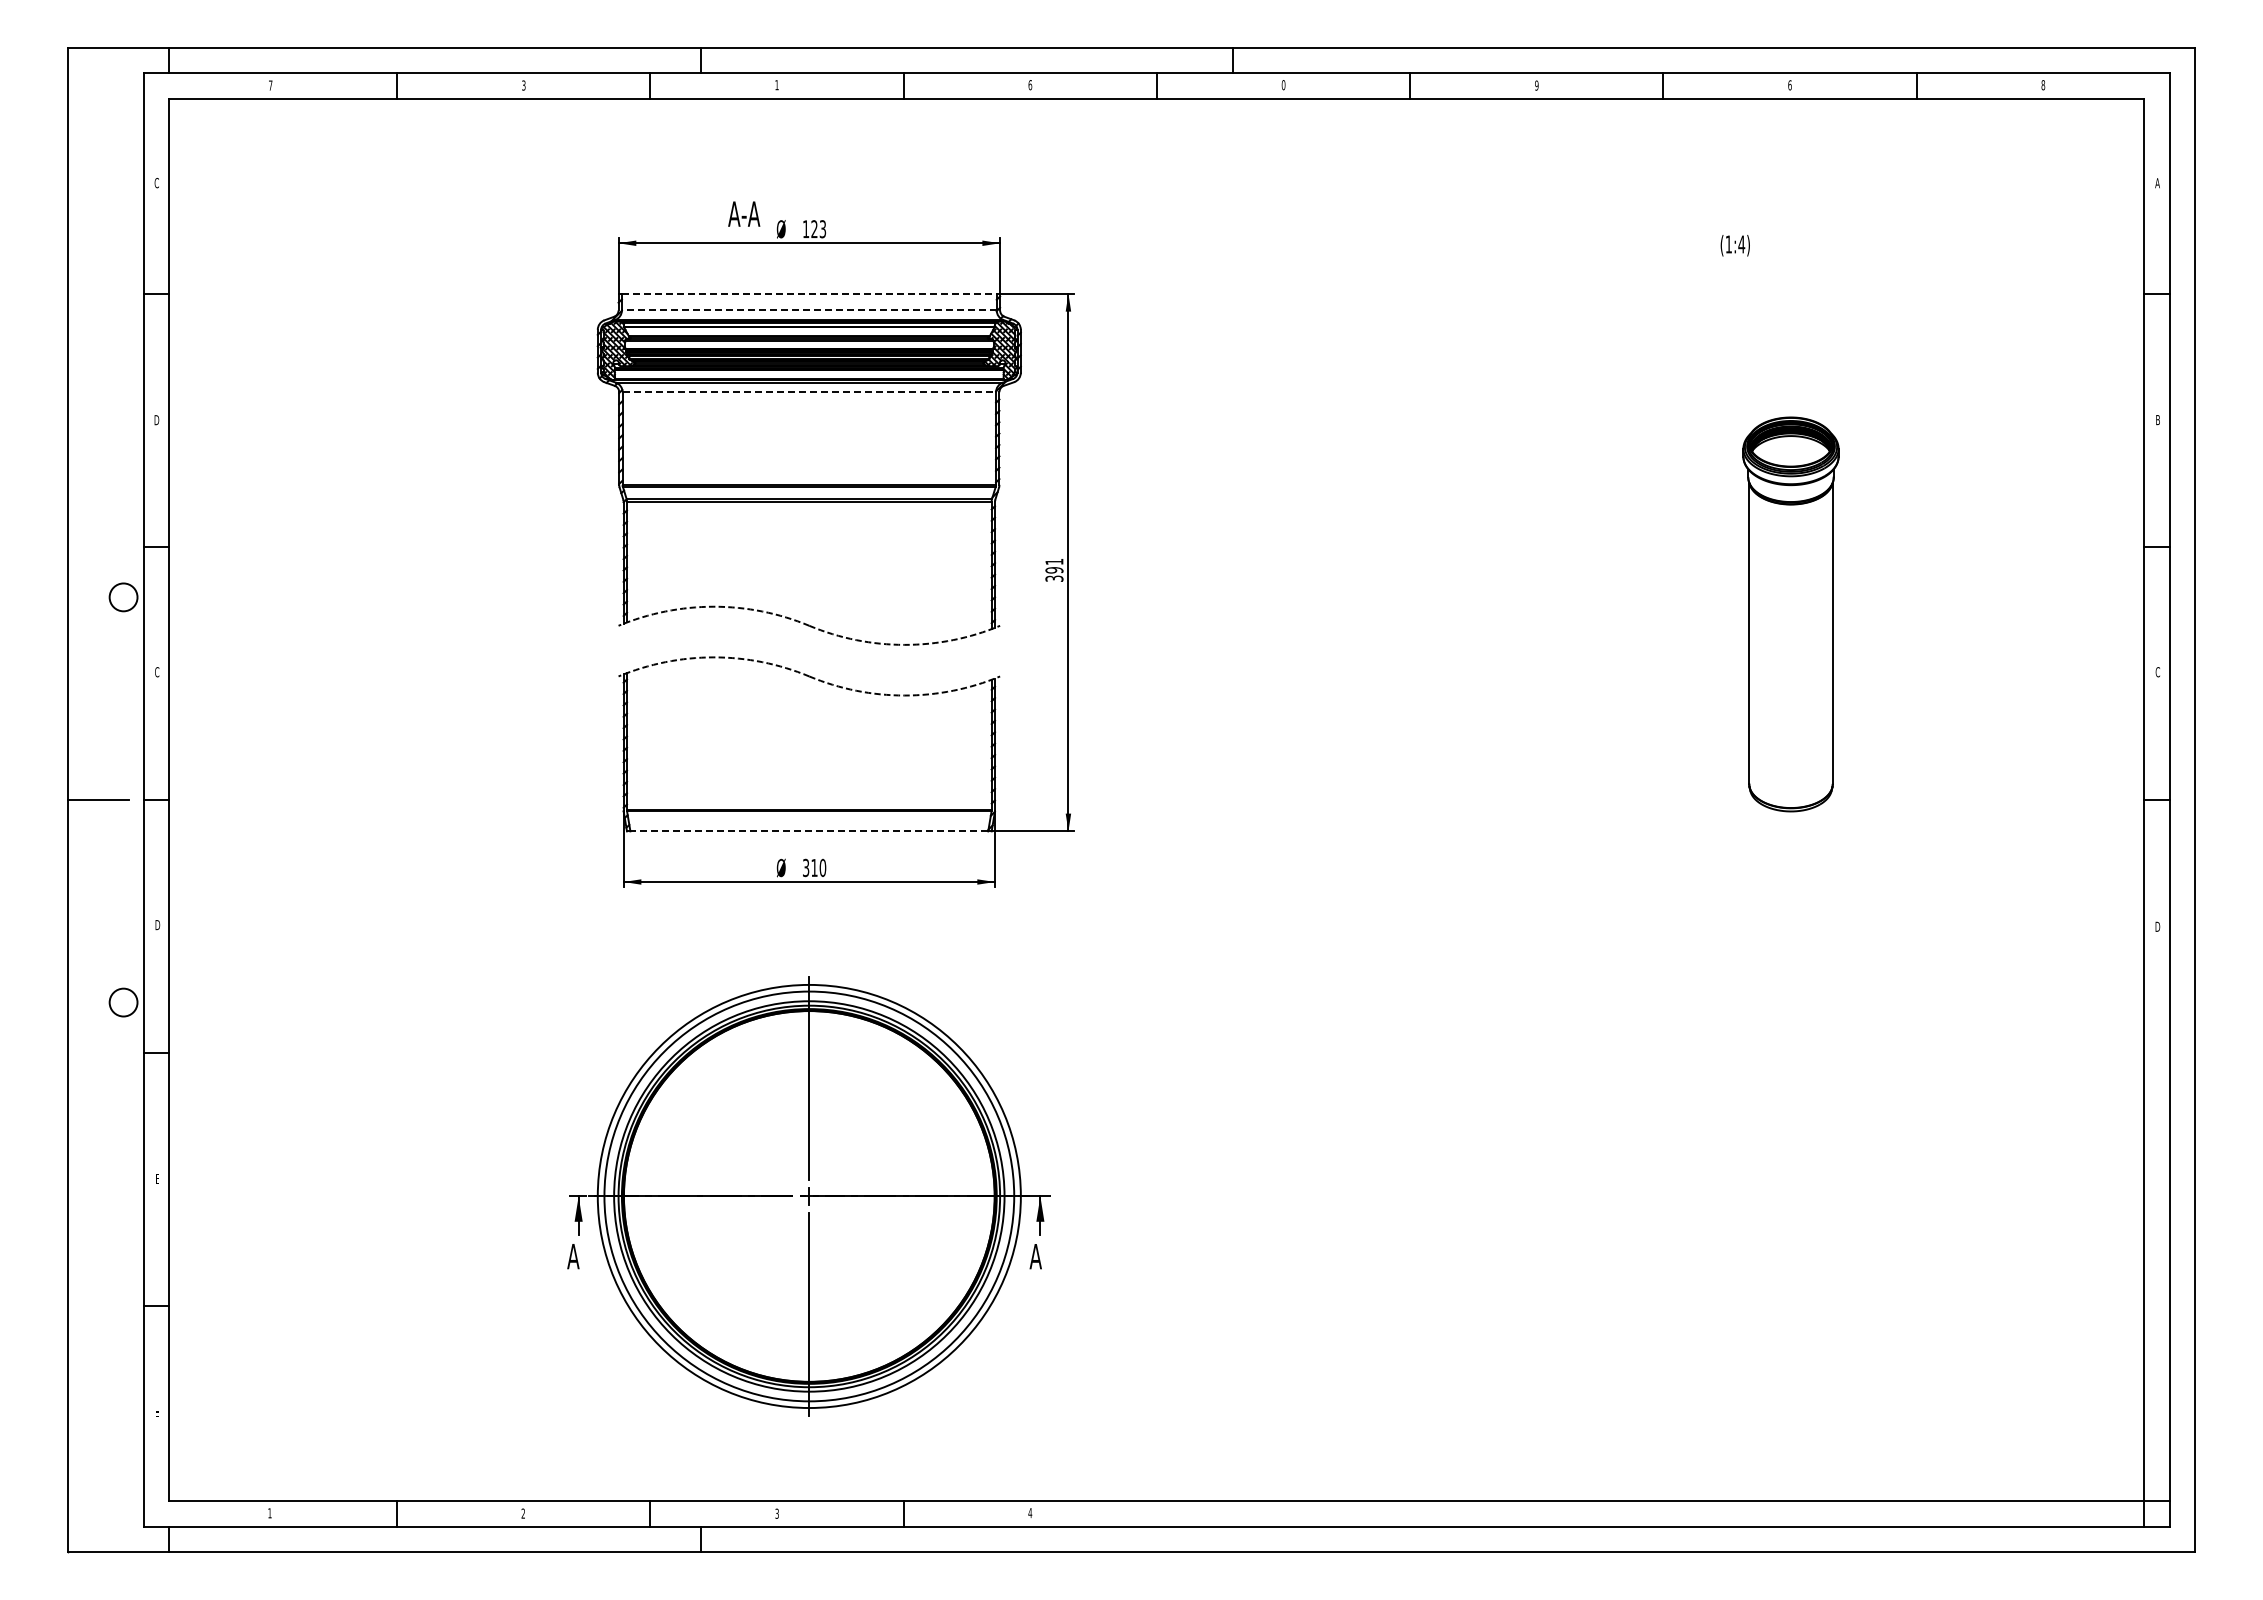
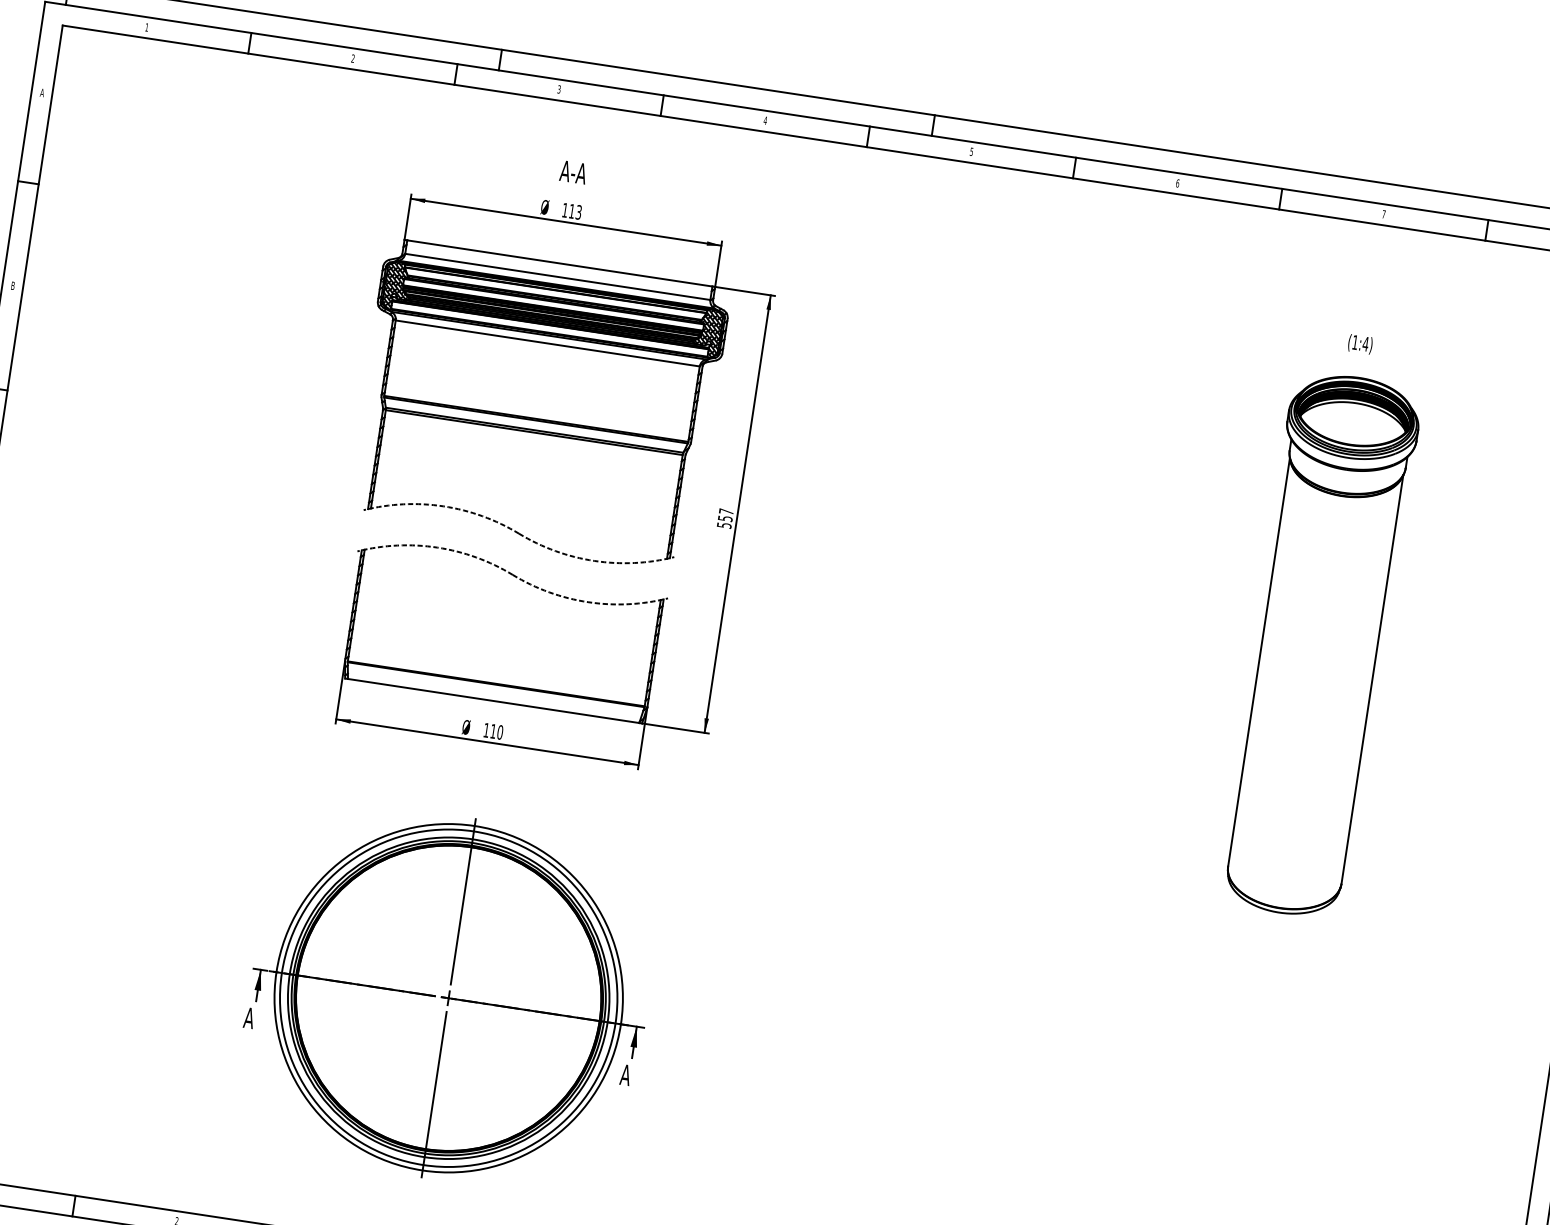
text: (270, 85) -> (146, 27), 7 -> 1
text: (523, 85) -> (352, 58), 3 -> 2
text: (776, 85) -> (558, 89), 1 -> 3
text: (1030, 85) -> (765, 121), 6 -> 4
text: (1283, 85) -> (971, 152), 0 -> 5
text: (1536, 85) -> (1177, 183), 9 -> 6
text: (1789, 85) -> (1383, 214), 6 -> 7
text: (156, 183) -> (41, 93), C -> A
text: (744, 213) -> (573, 171), moved
text: (814, 228) -> (572, 210), 123 -> 113
text: (1734, 245) -> (1359, 344), moved
line: (809, 293) -> (560, 263), dashed -> solid
line: (808, 310) -> (557, 276), dashed -> solid
line: (809, 392) -> (547, 343), dashed -> solid
text: (156, 419) -> (12, 285), D -> B
text: (1054, 569) -> (725, 518), 391 -> 557
part: (1790, 614) -> (1319, 645), size x1.67
line: (809, 831) -> (493, 701), dashed -> solid
text: (806, 867) -> (486, 730), 310 -> 110

